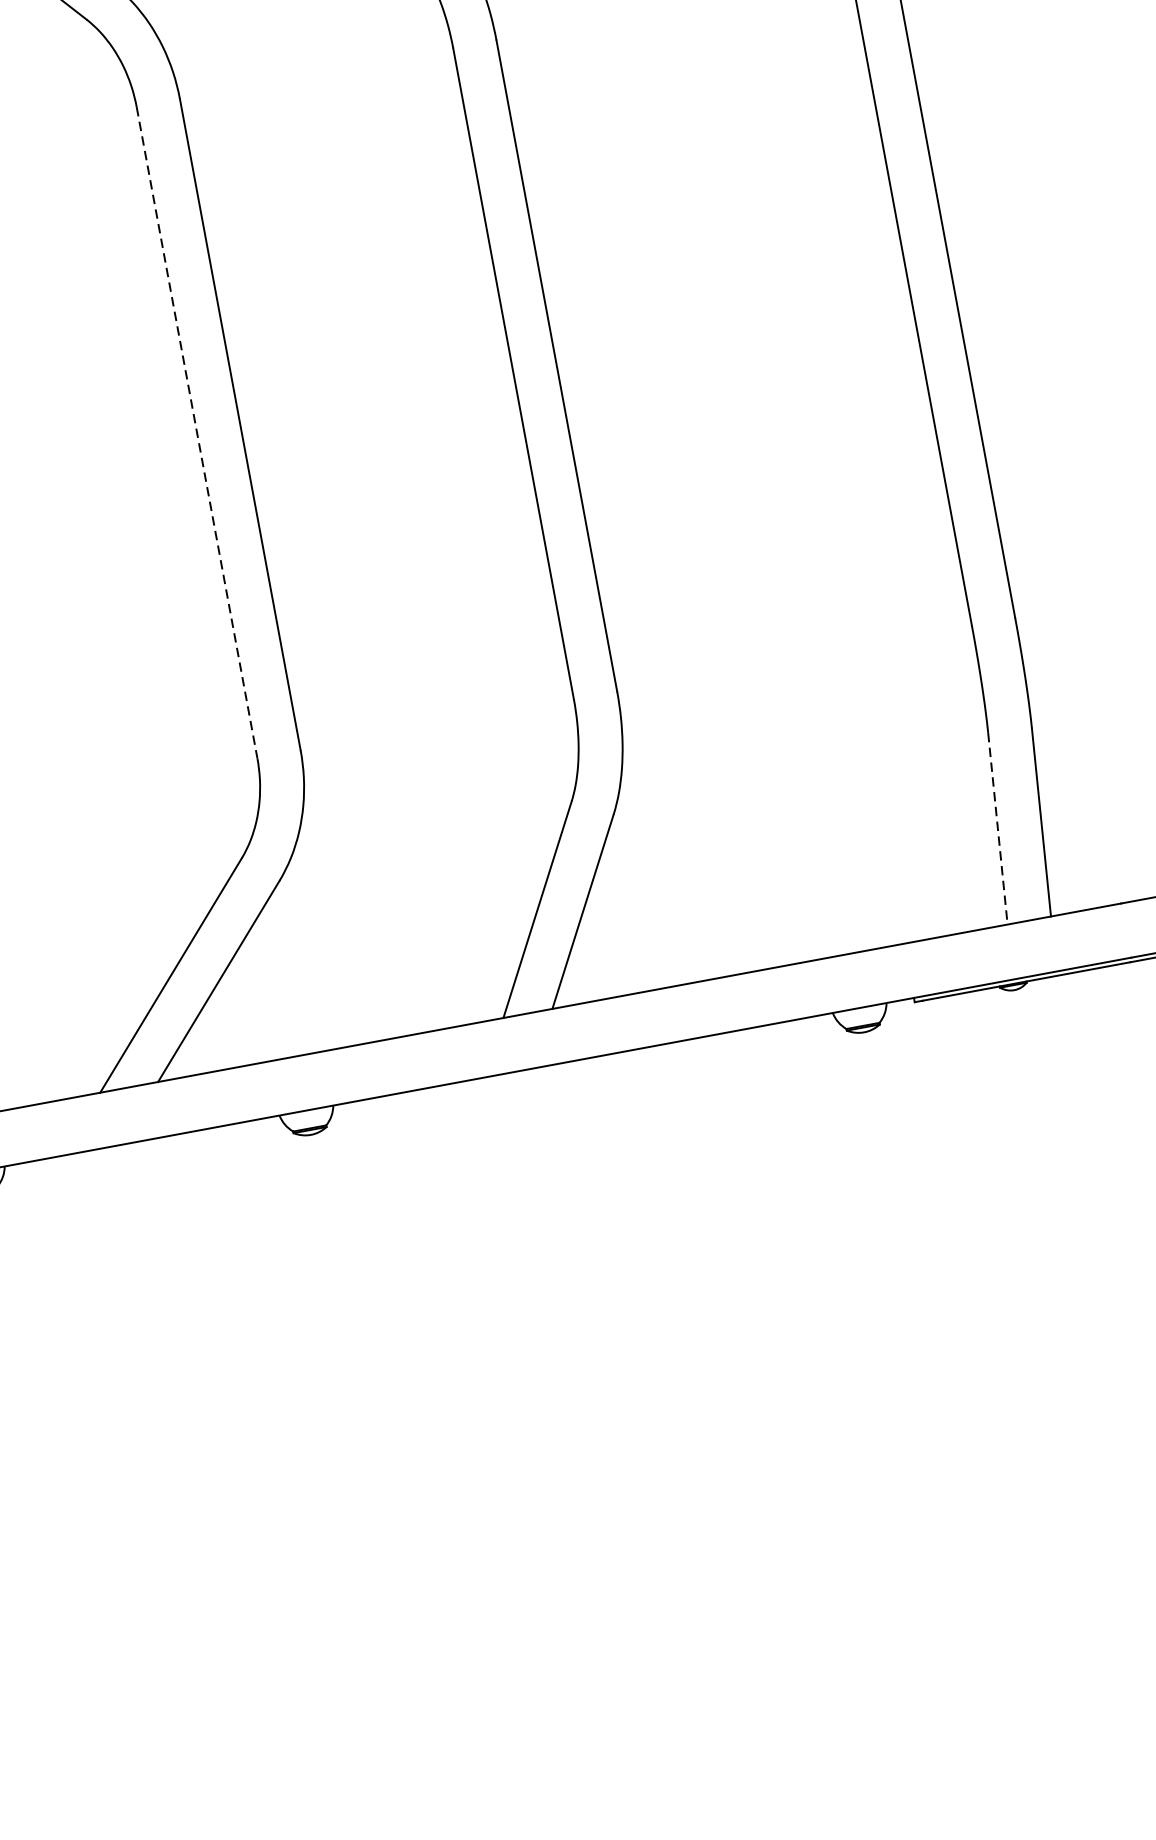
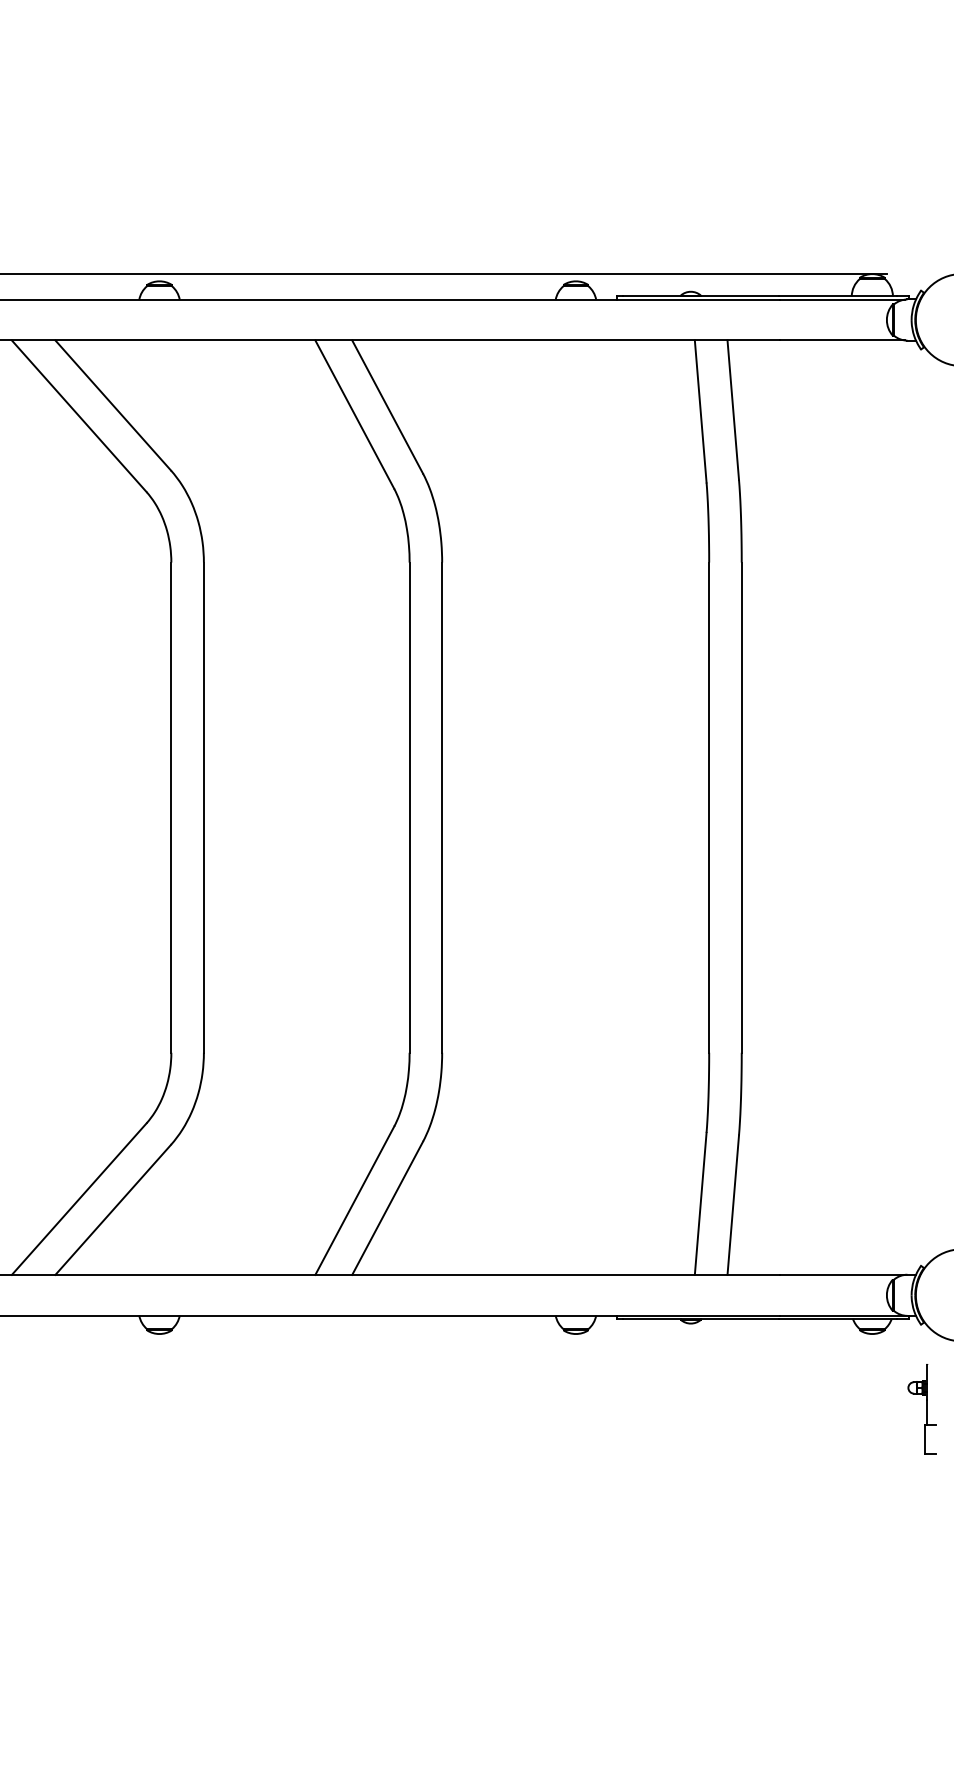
line: (197, 433) -> (171, 808), dashed -> solid
line: (997, 829) -> (700, 1204), dashed -> solid

